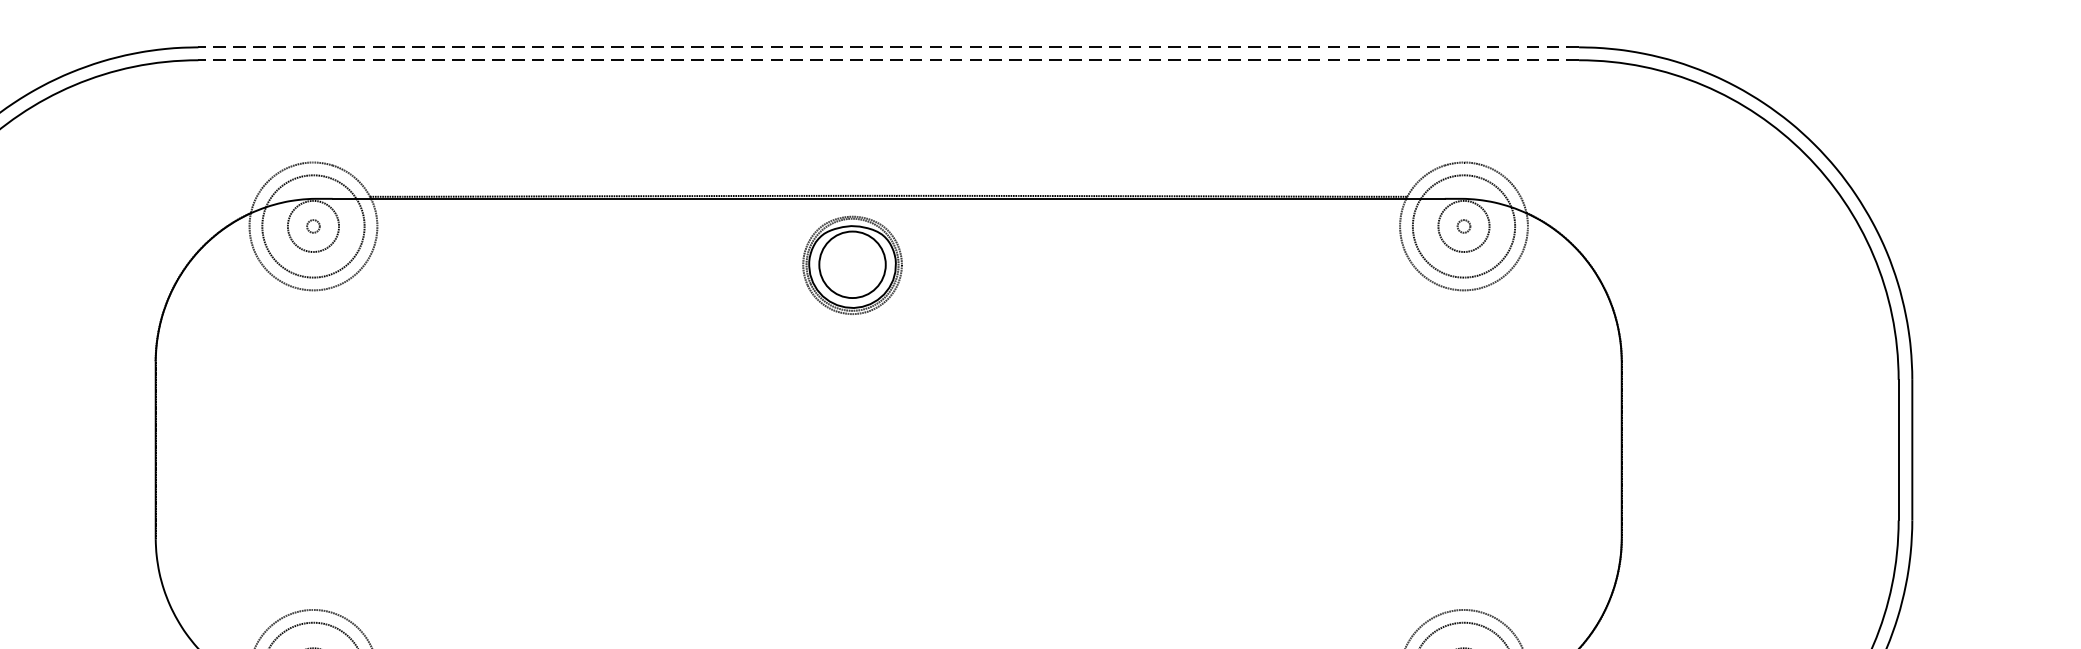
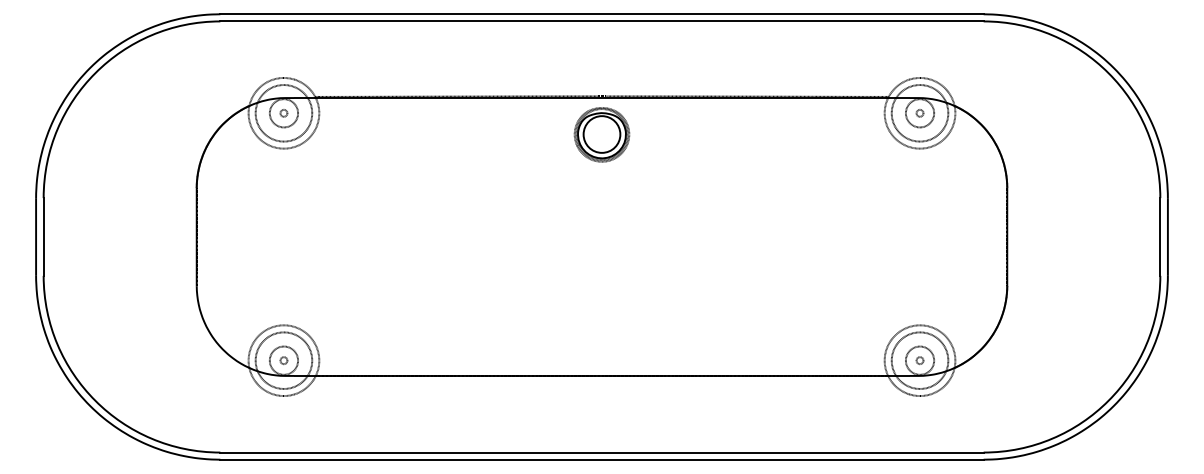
line: (887, 47) -> (601, 14), dashed -> solid
line: (887, 60) -> (601, 21), dashed -> solid
part: (851, 264) -> (601, 134), moved

